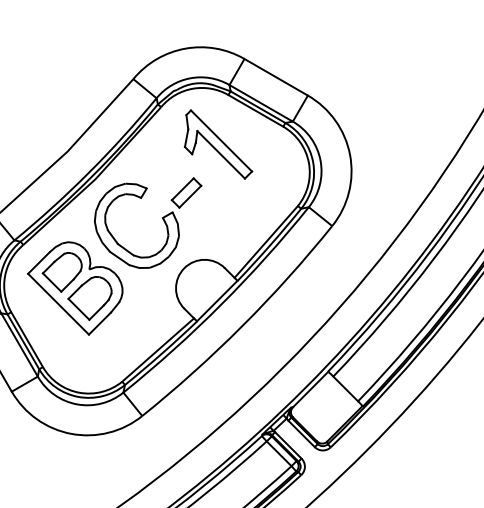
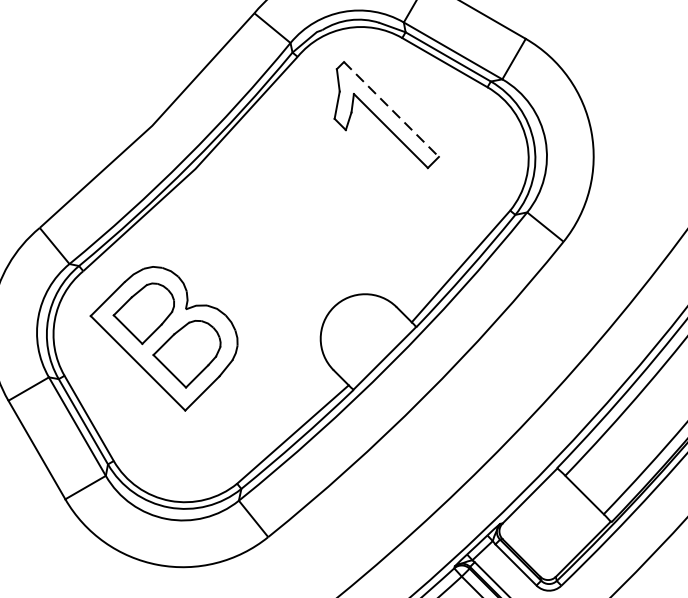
line: (221, 141) -> (391, 110), solid -> dashed
part: (162, 219) -> (299, 231), removed

